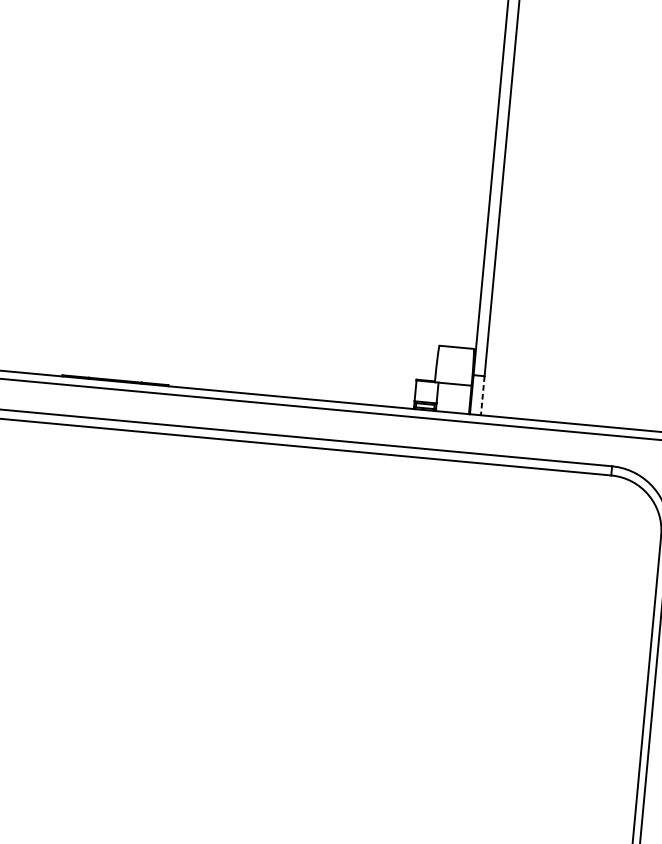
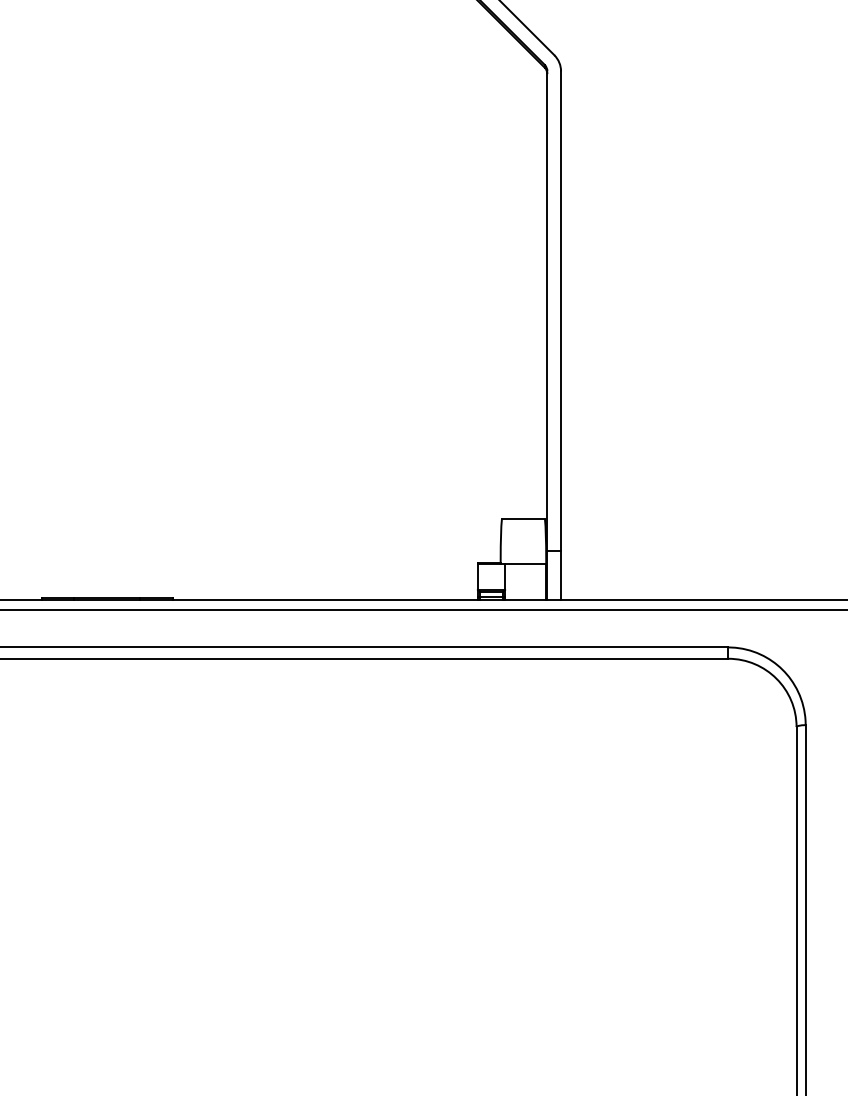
line: (483, 395) -> (561, 575), dashed -> solid

